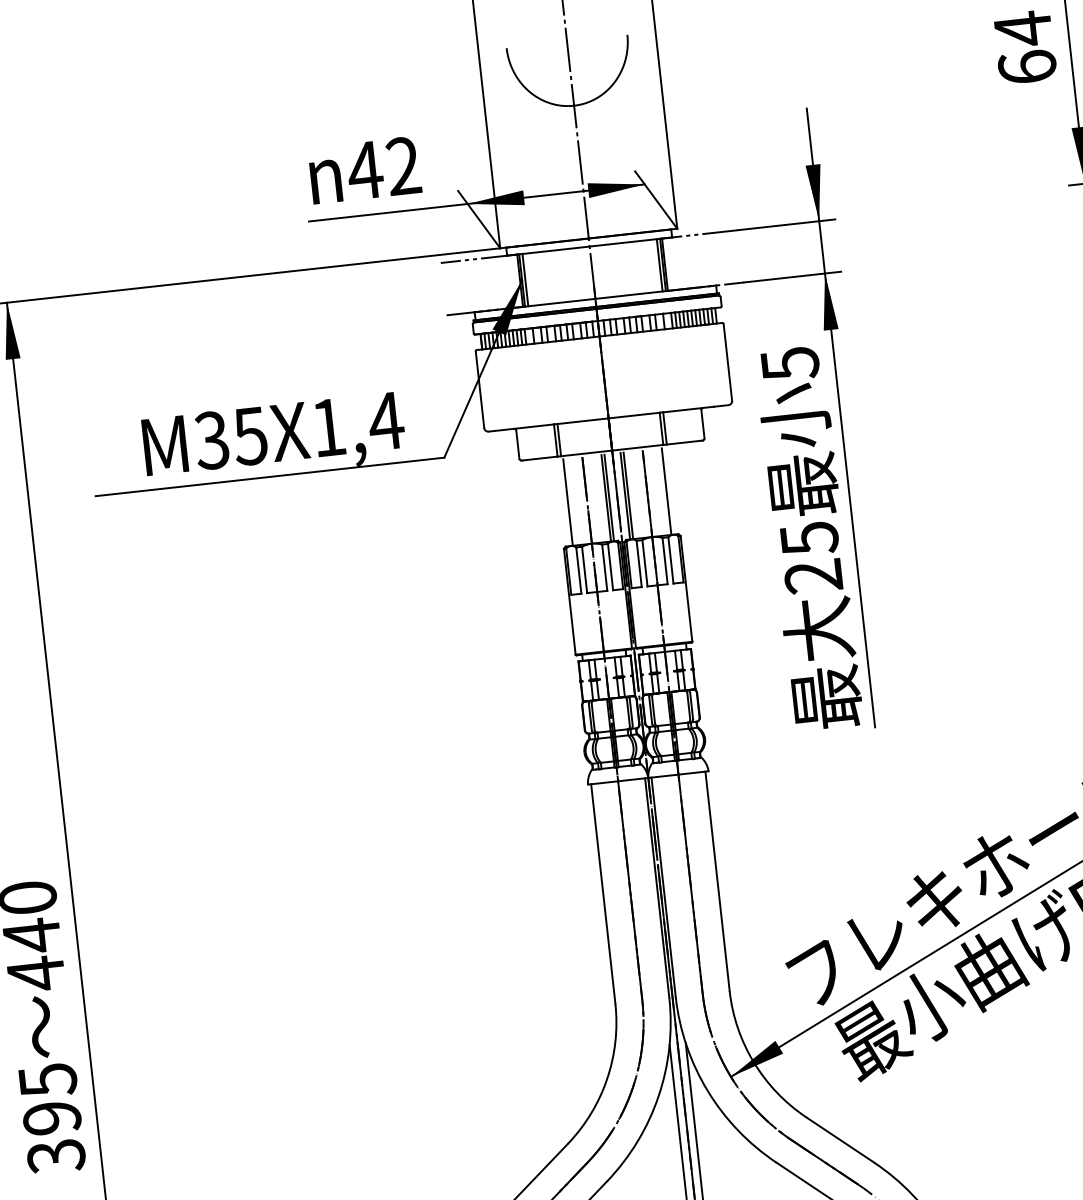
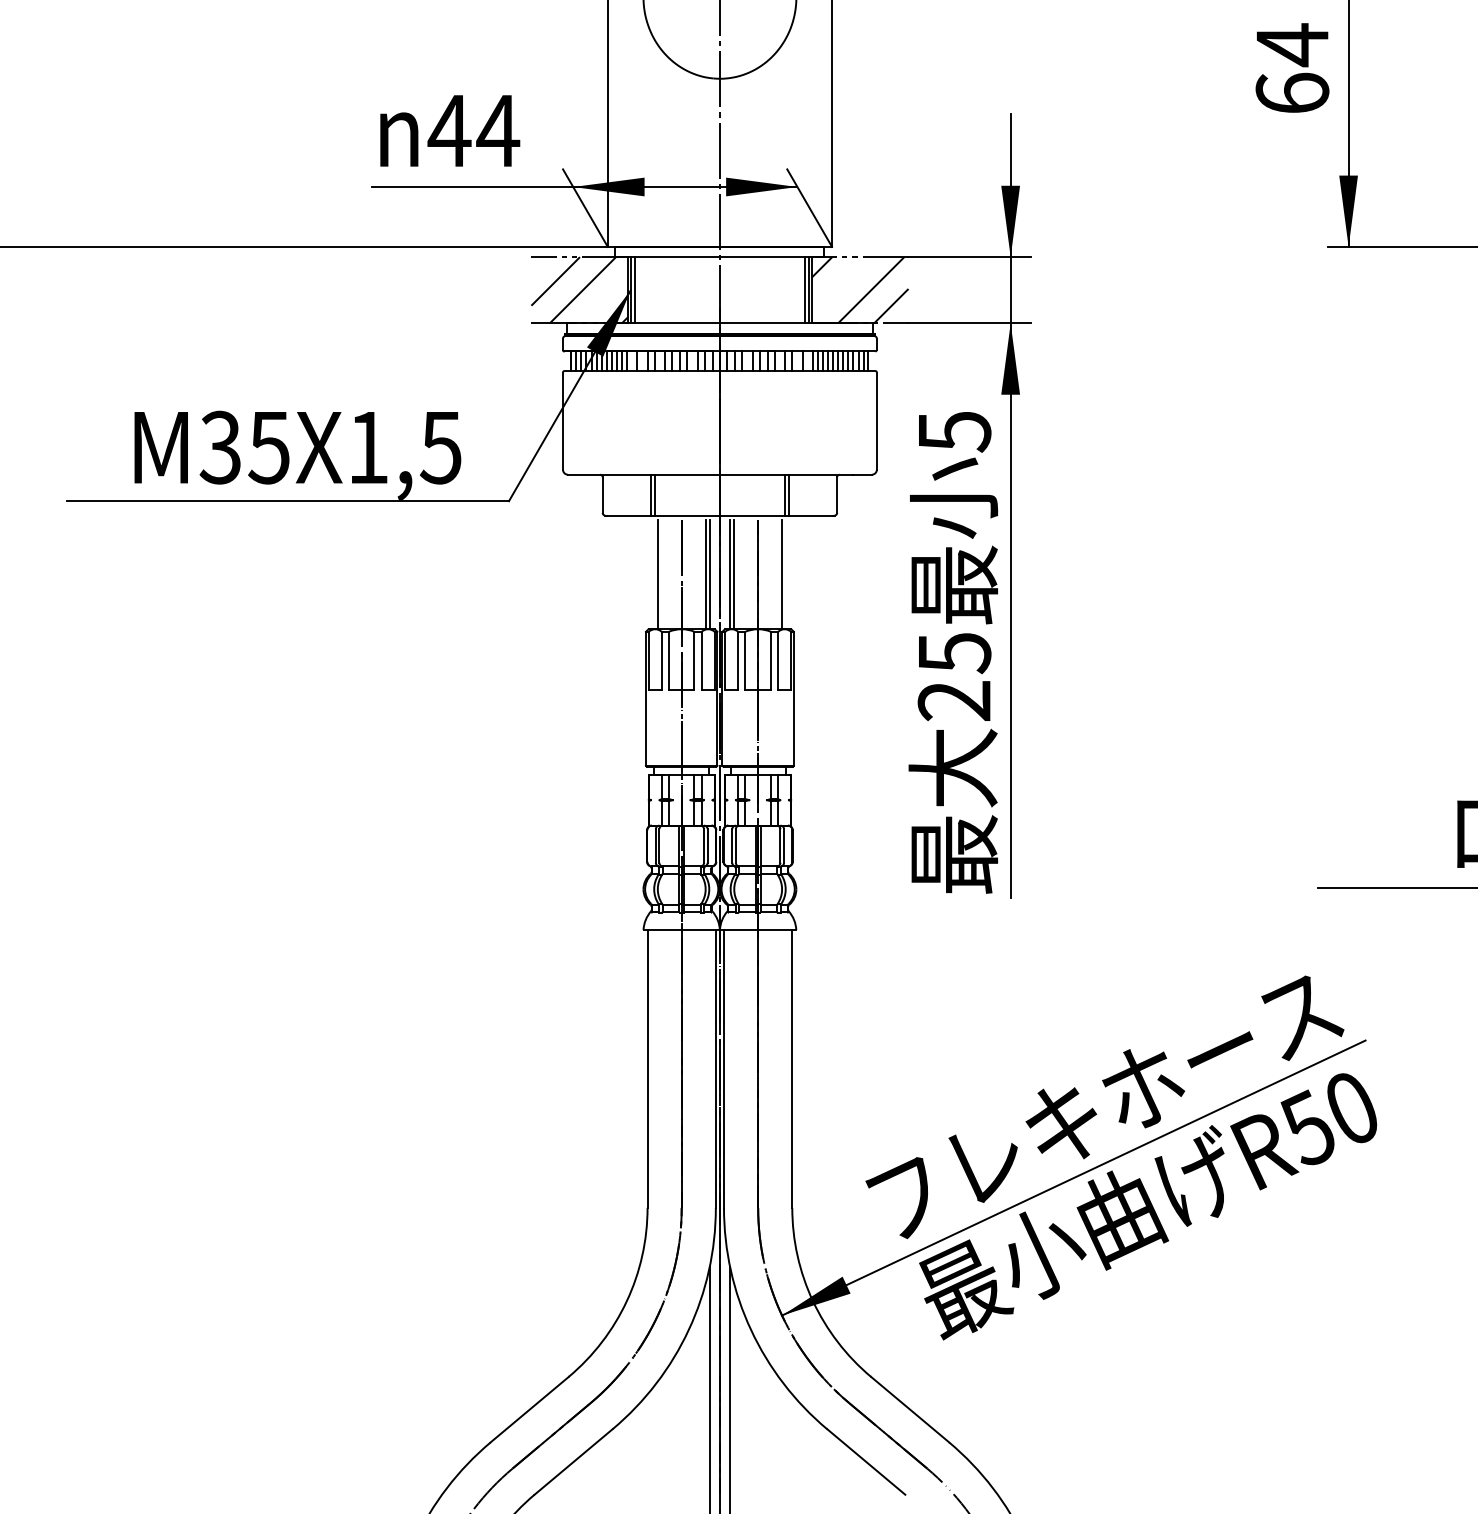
text: (403, 165) -> (498, 130), 42 -> 44
hatch: (702, 260) -> (859, 290), added
hatch: (481, 285) -> (579, 290), added
text: (386, 421) -> (441, 448), M35X1,4 -> M35X1,5

